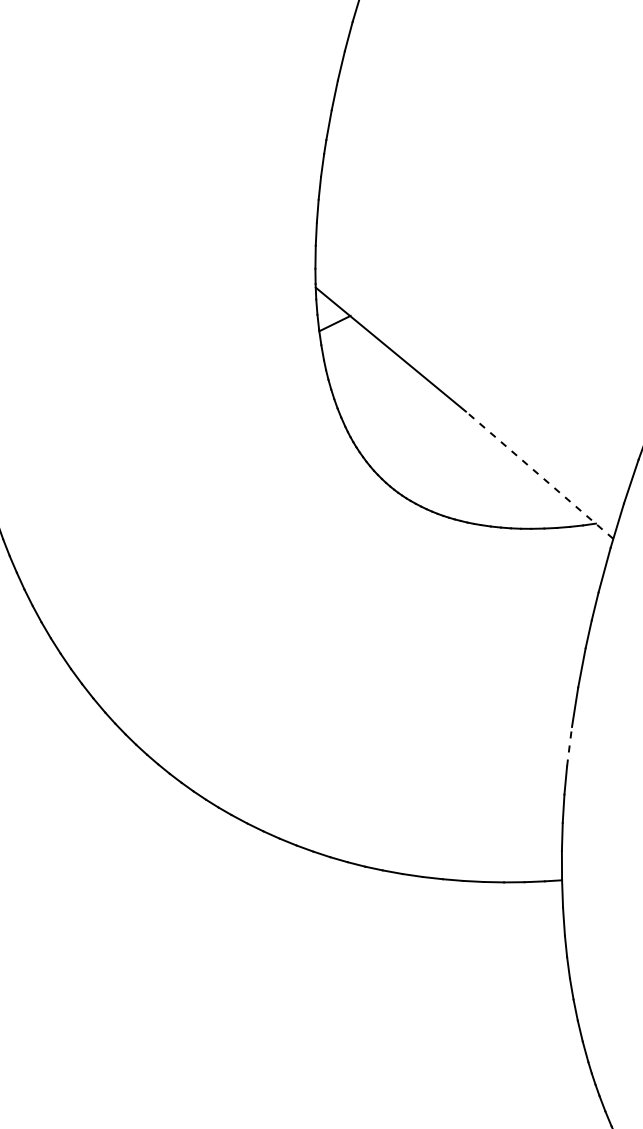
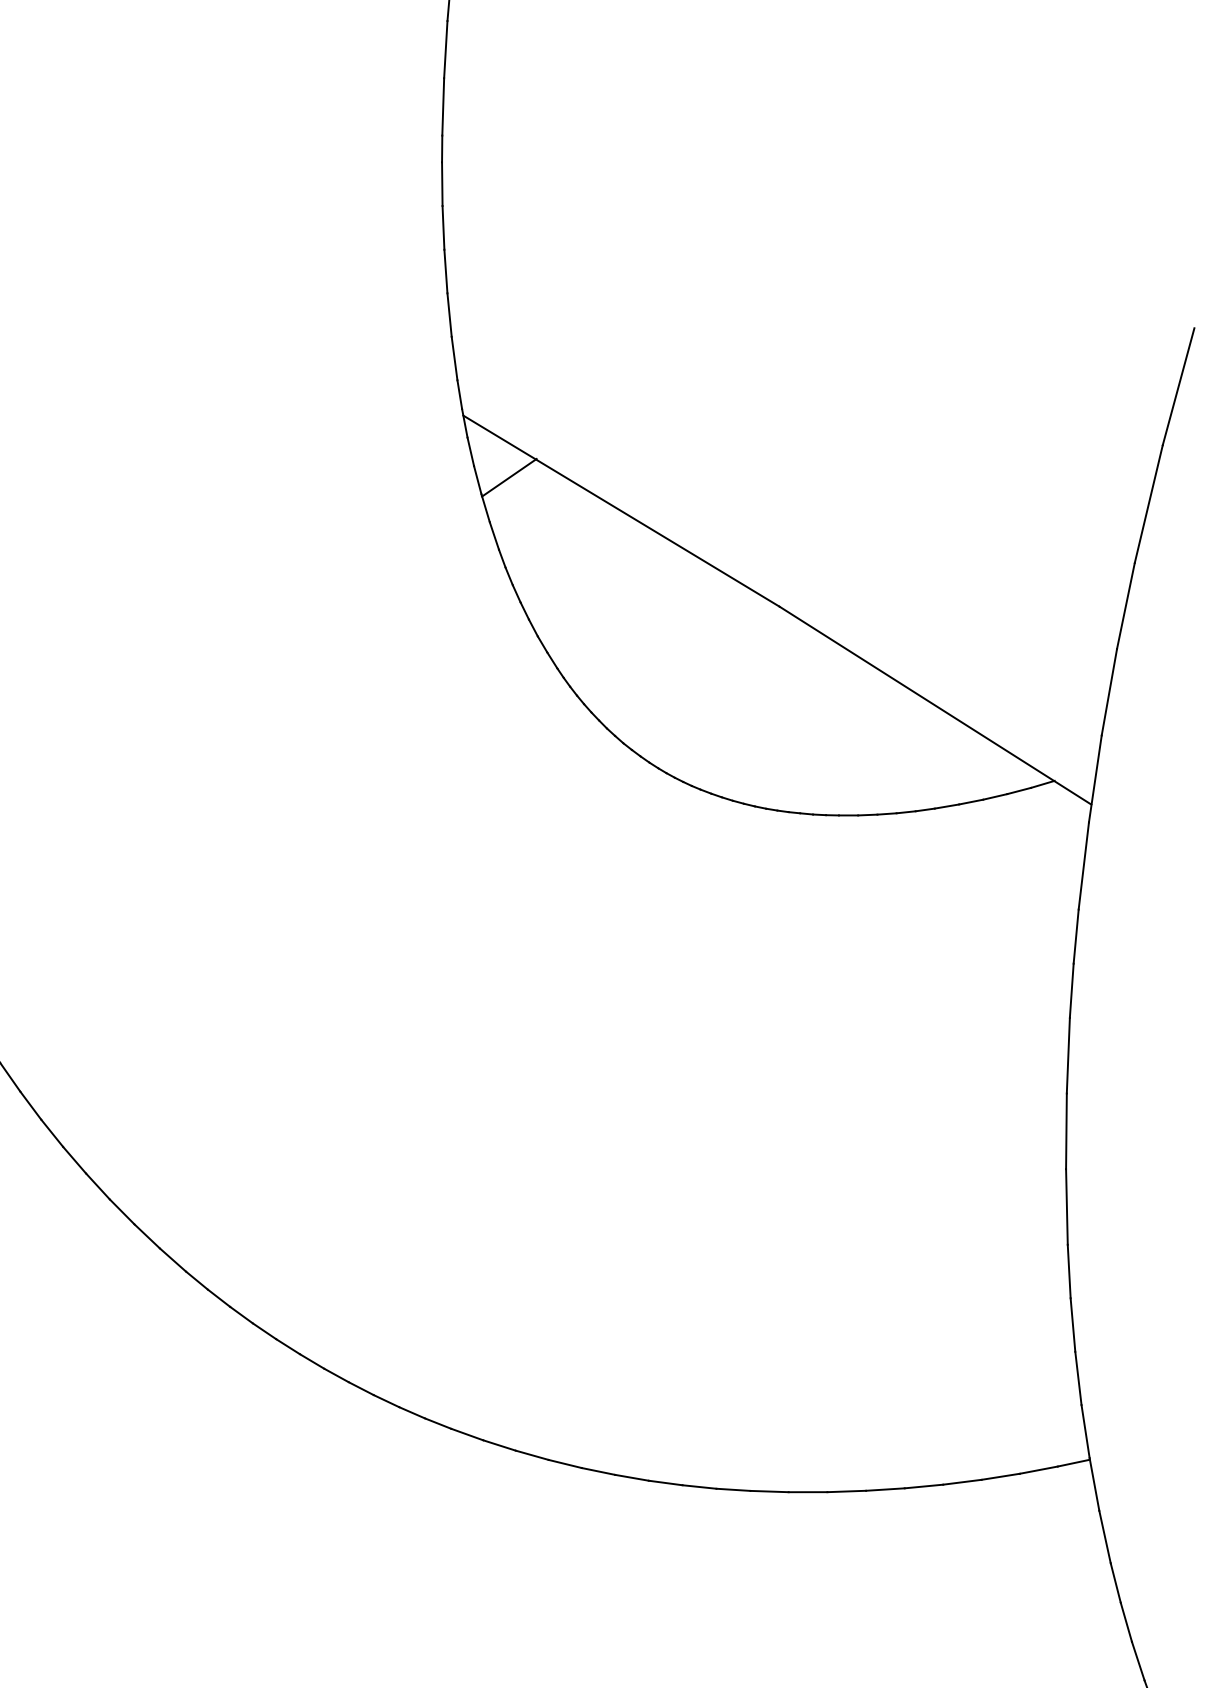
line: (539, 474) -> (935, 704), dashed -> solid
line: (569, 746) -> (1066, 1206), dashed -> solid

